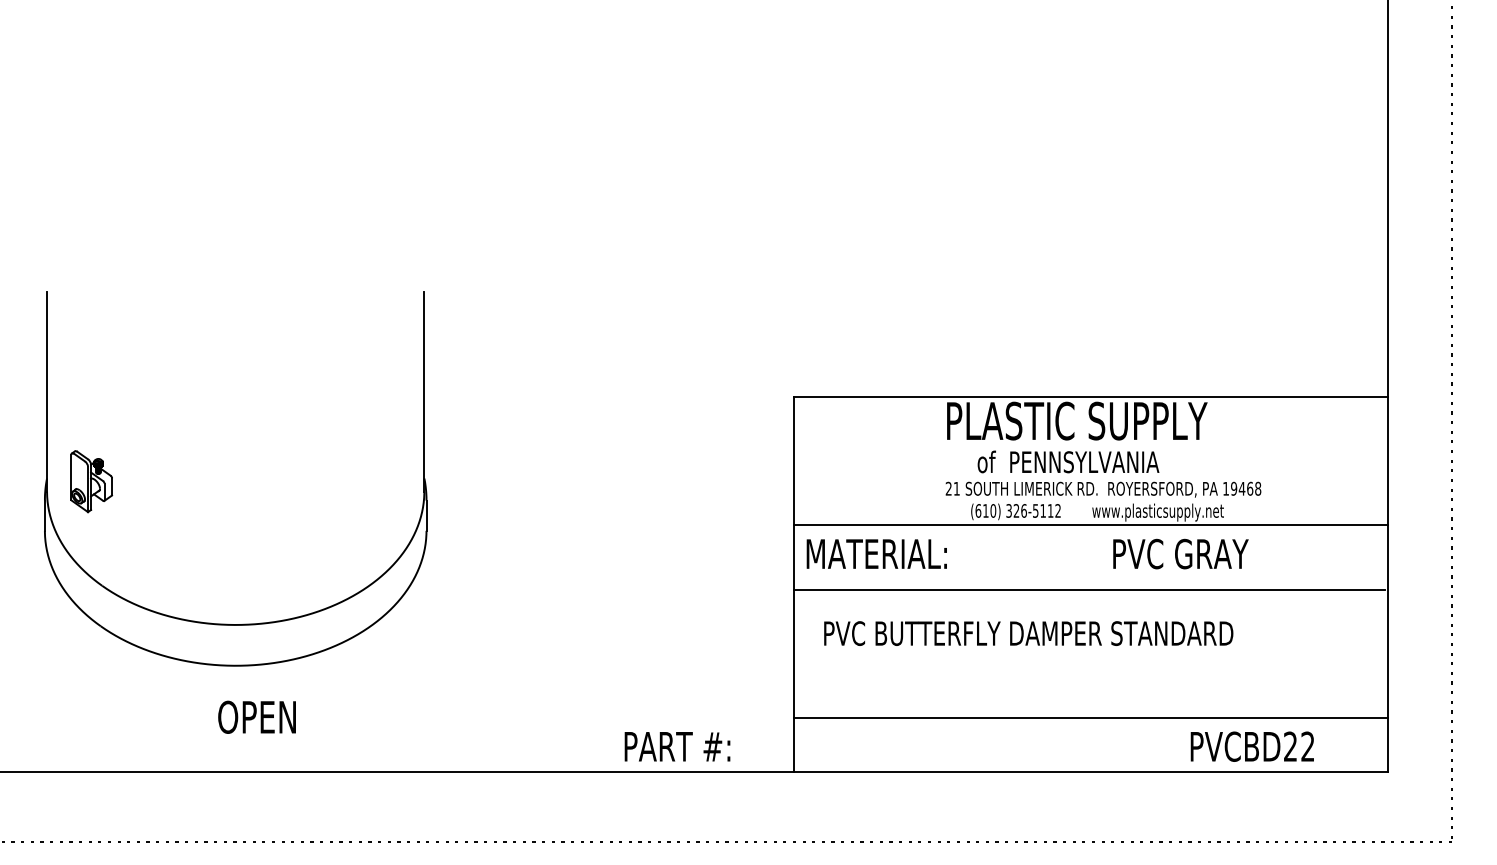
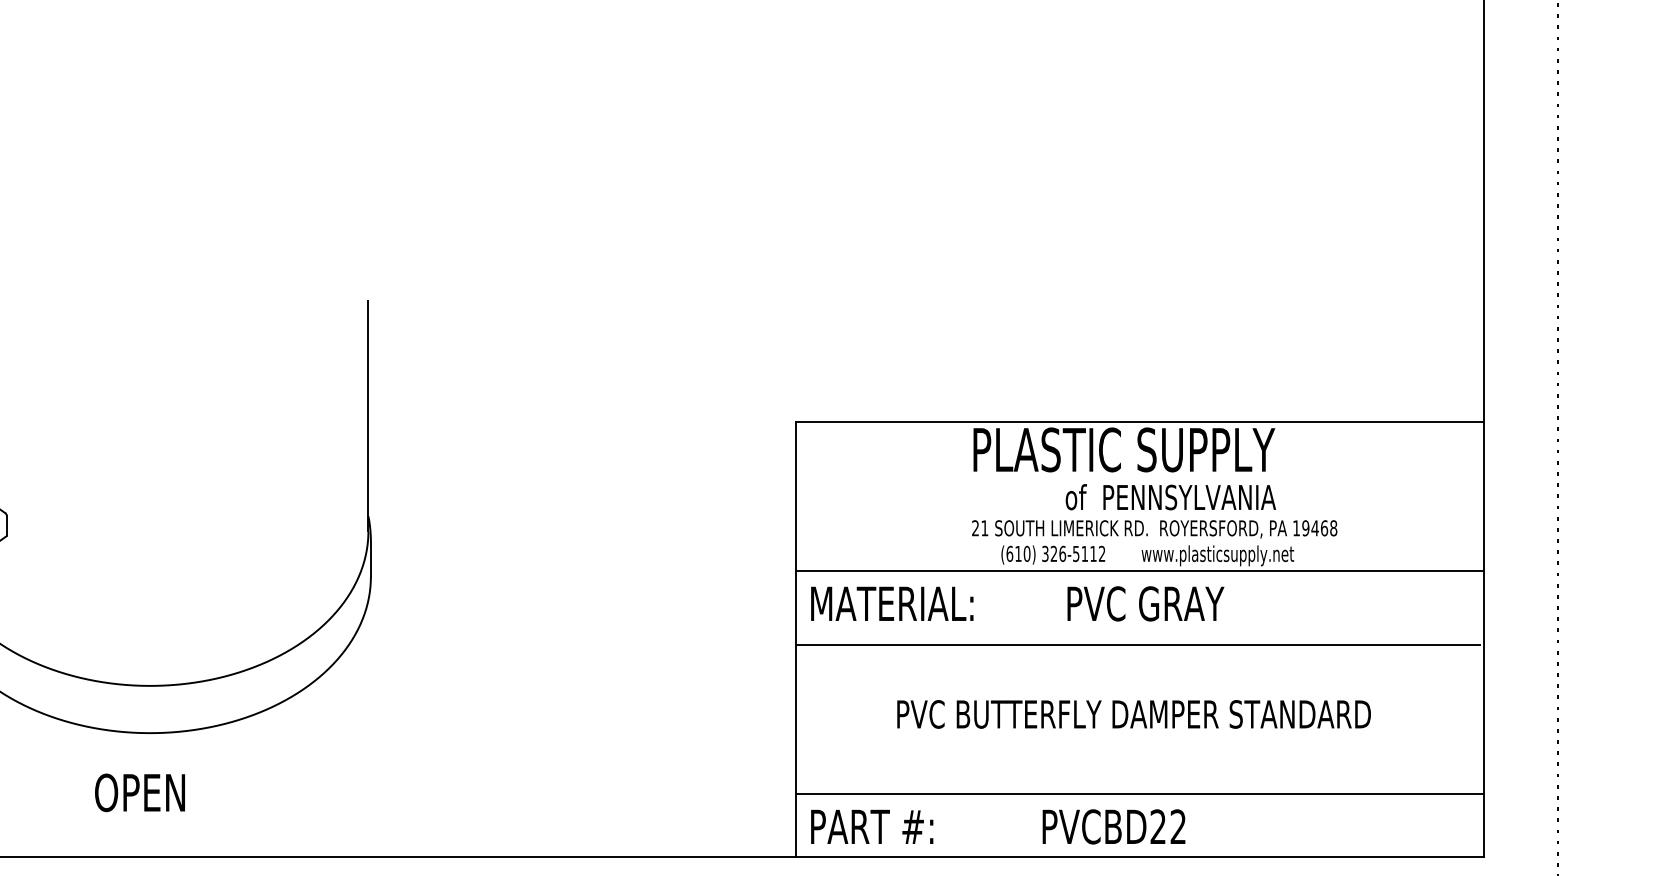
text: (1068, 461) -> (1170, 496), moved
text: (1180, 553) -> (1145, 603), moved
text: (1028, 633) -> (1133, 714), moved
text: (256, 716) -> (139, 791), moved
text: (677, 746) -> (872, 826), moved
text: (1251, 746) -> (1112, 826), moved

